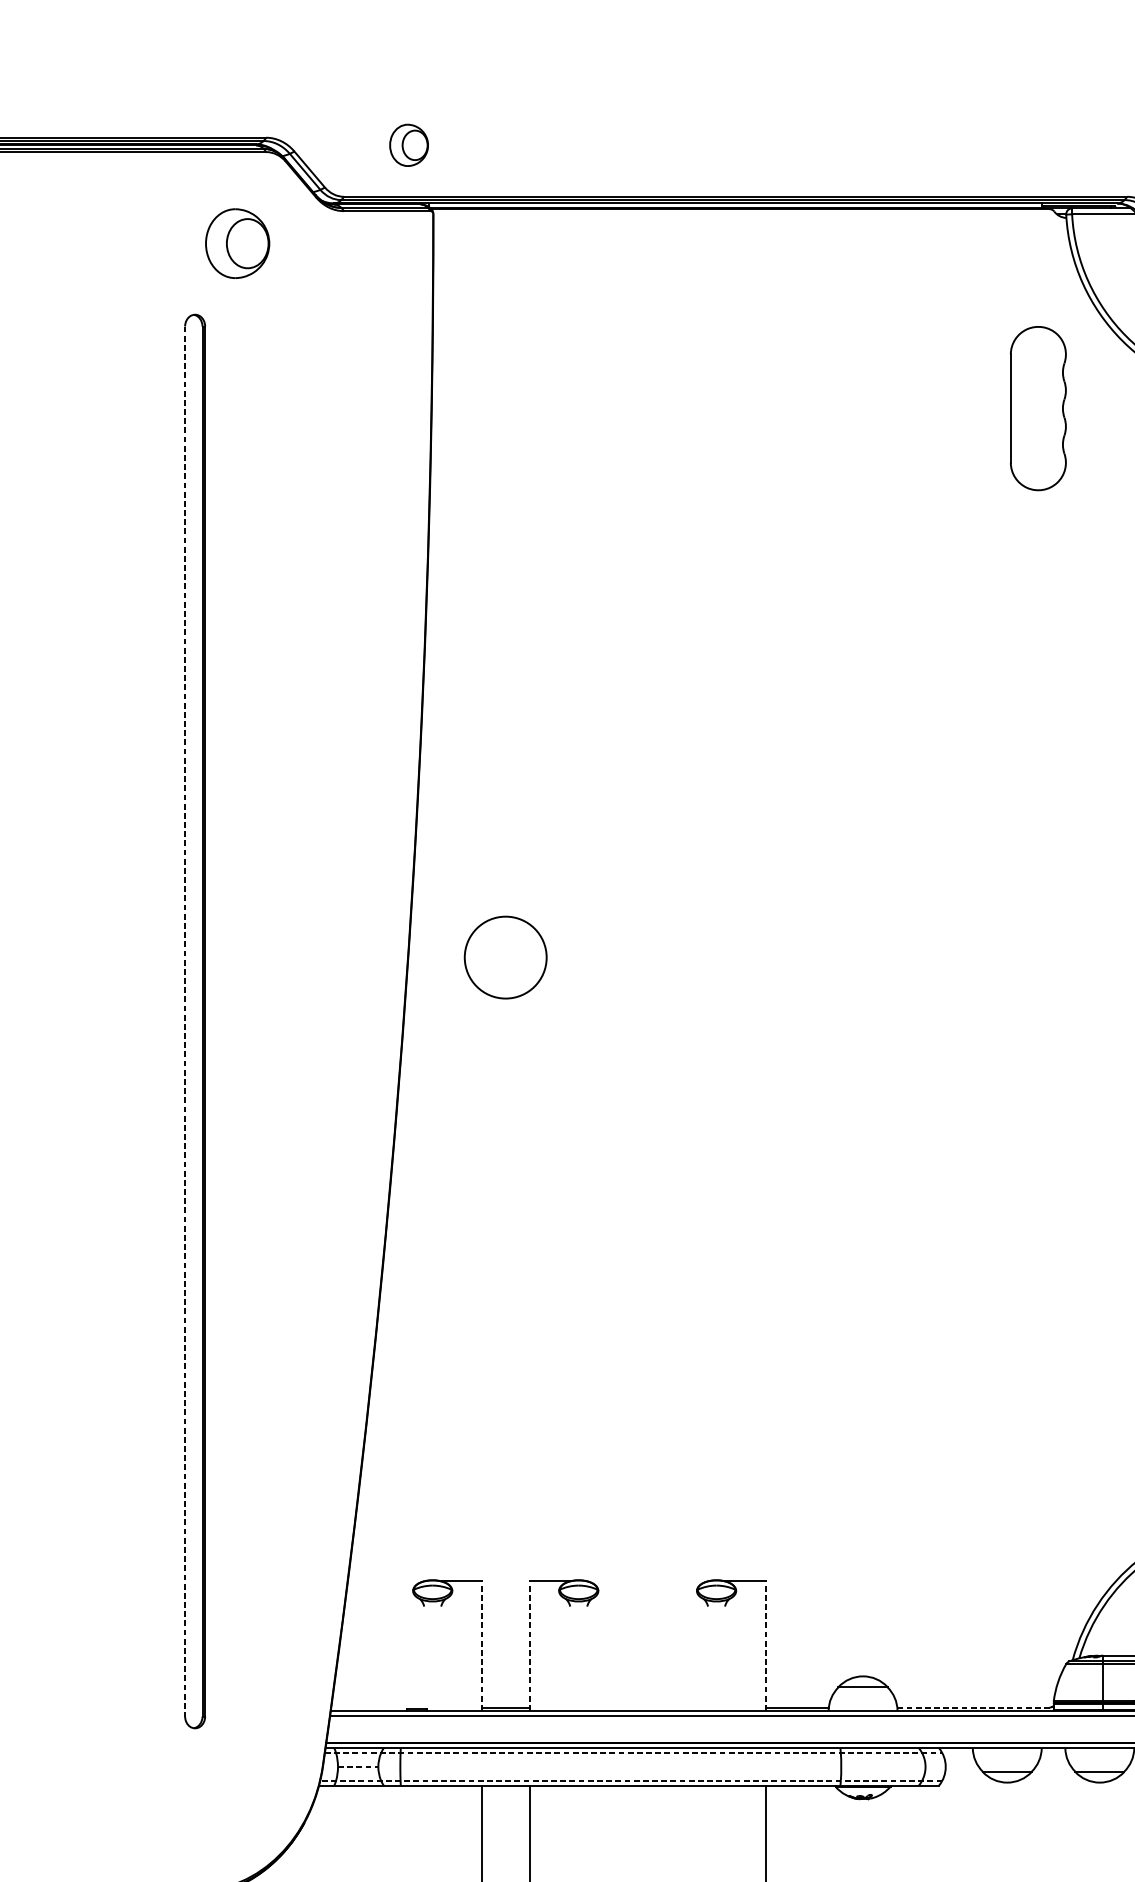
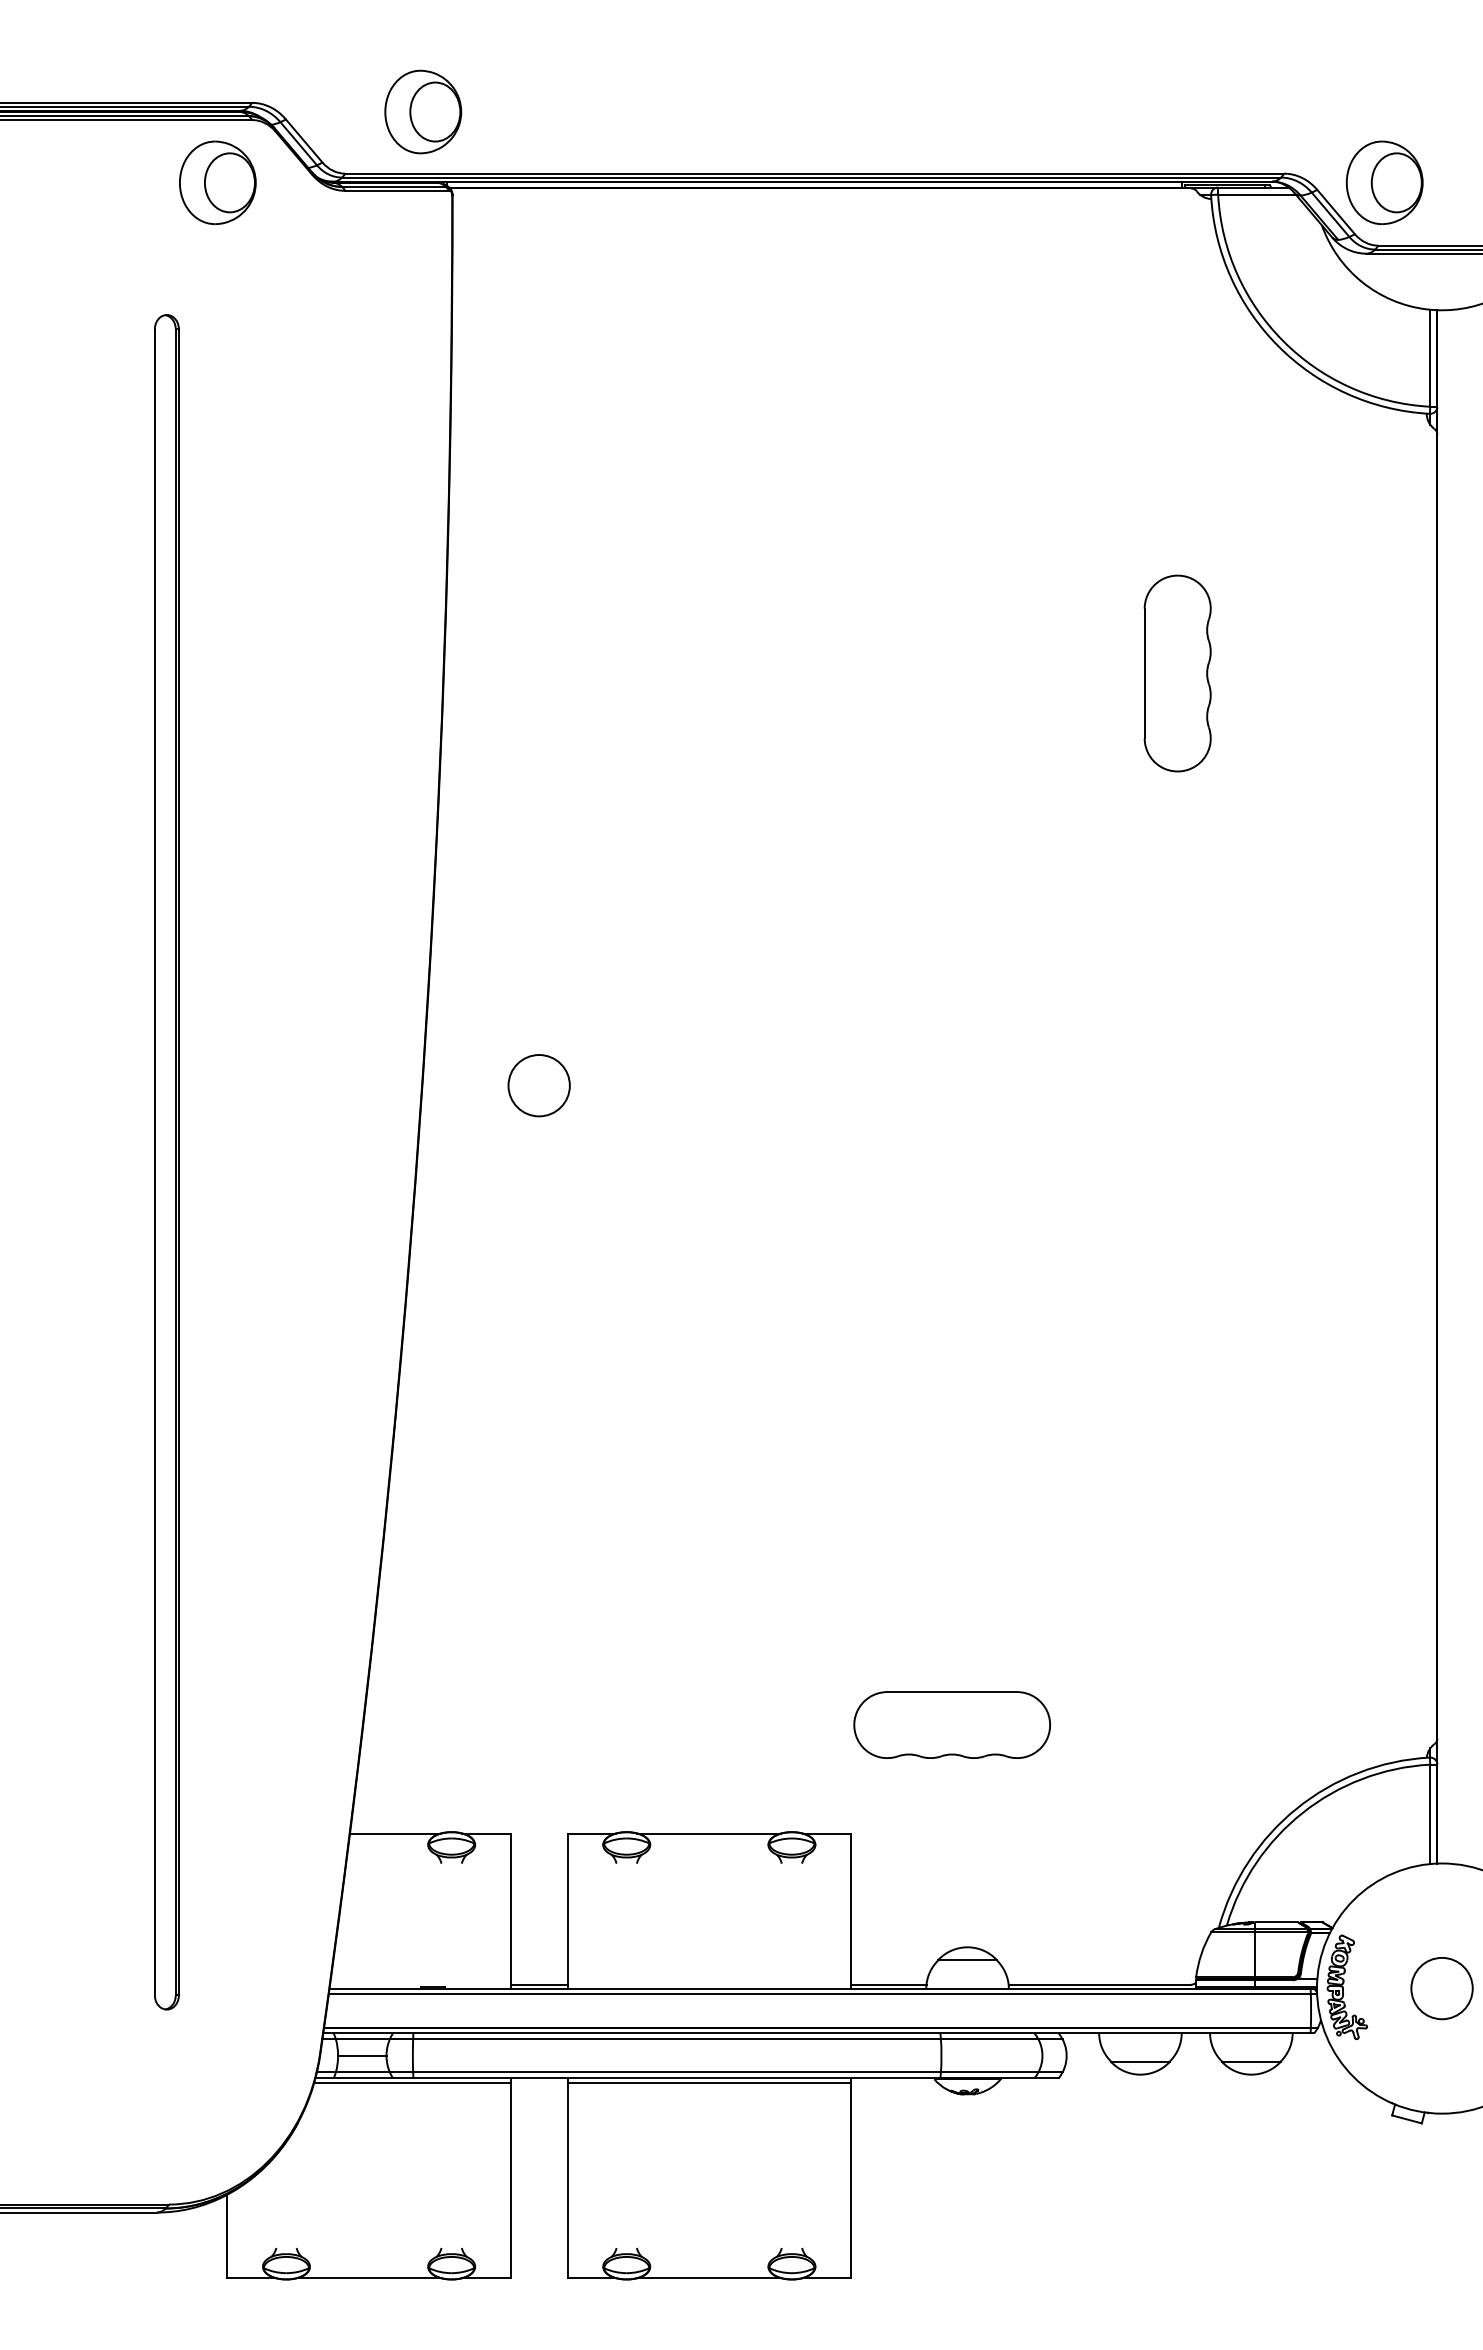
part: (409, 144) -> (423, 111), size x1.67
part: (237, 243) -> (217, 182), moved
part: (1038, 408) -> (1177, 673), moved
circle: (505, 957) -> (538, 1085), size x0.62
line: (184, 1021) -> (154, 1162), dashed -> solid
part: (849, 1490) -> (951, 1724), added
line: (385, 1581) -> (395, 1833), added
line: (647, 1581) -> (709, 1833), added
line: (481, 1646) -> (510, 1911), dashed -> solid
line: (529, 1646) -> (567, 1911), dashed -> solid
line: (765, 1646) -> (850, 1911), dashed -> solid
line: (973, 1707) -> (1100, 1984), dashed -> solid
line: (634, 1753) -> (693, 2039), dashed -> solid
line: (358, 1766) -> (362, 2055), dashed -> solid
line: (631, 1780) -> (689, 2072), dashed -> solid
line: (400, 1789) -> (412, 2083), added
line: (646, 1789) -> (708, 2083), added

